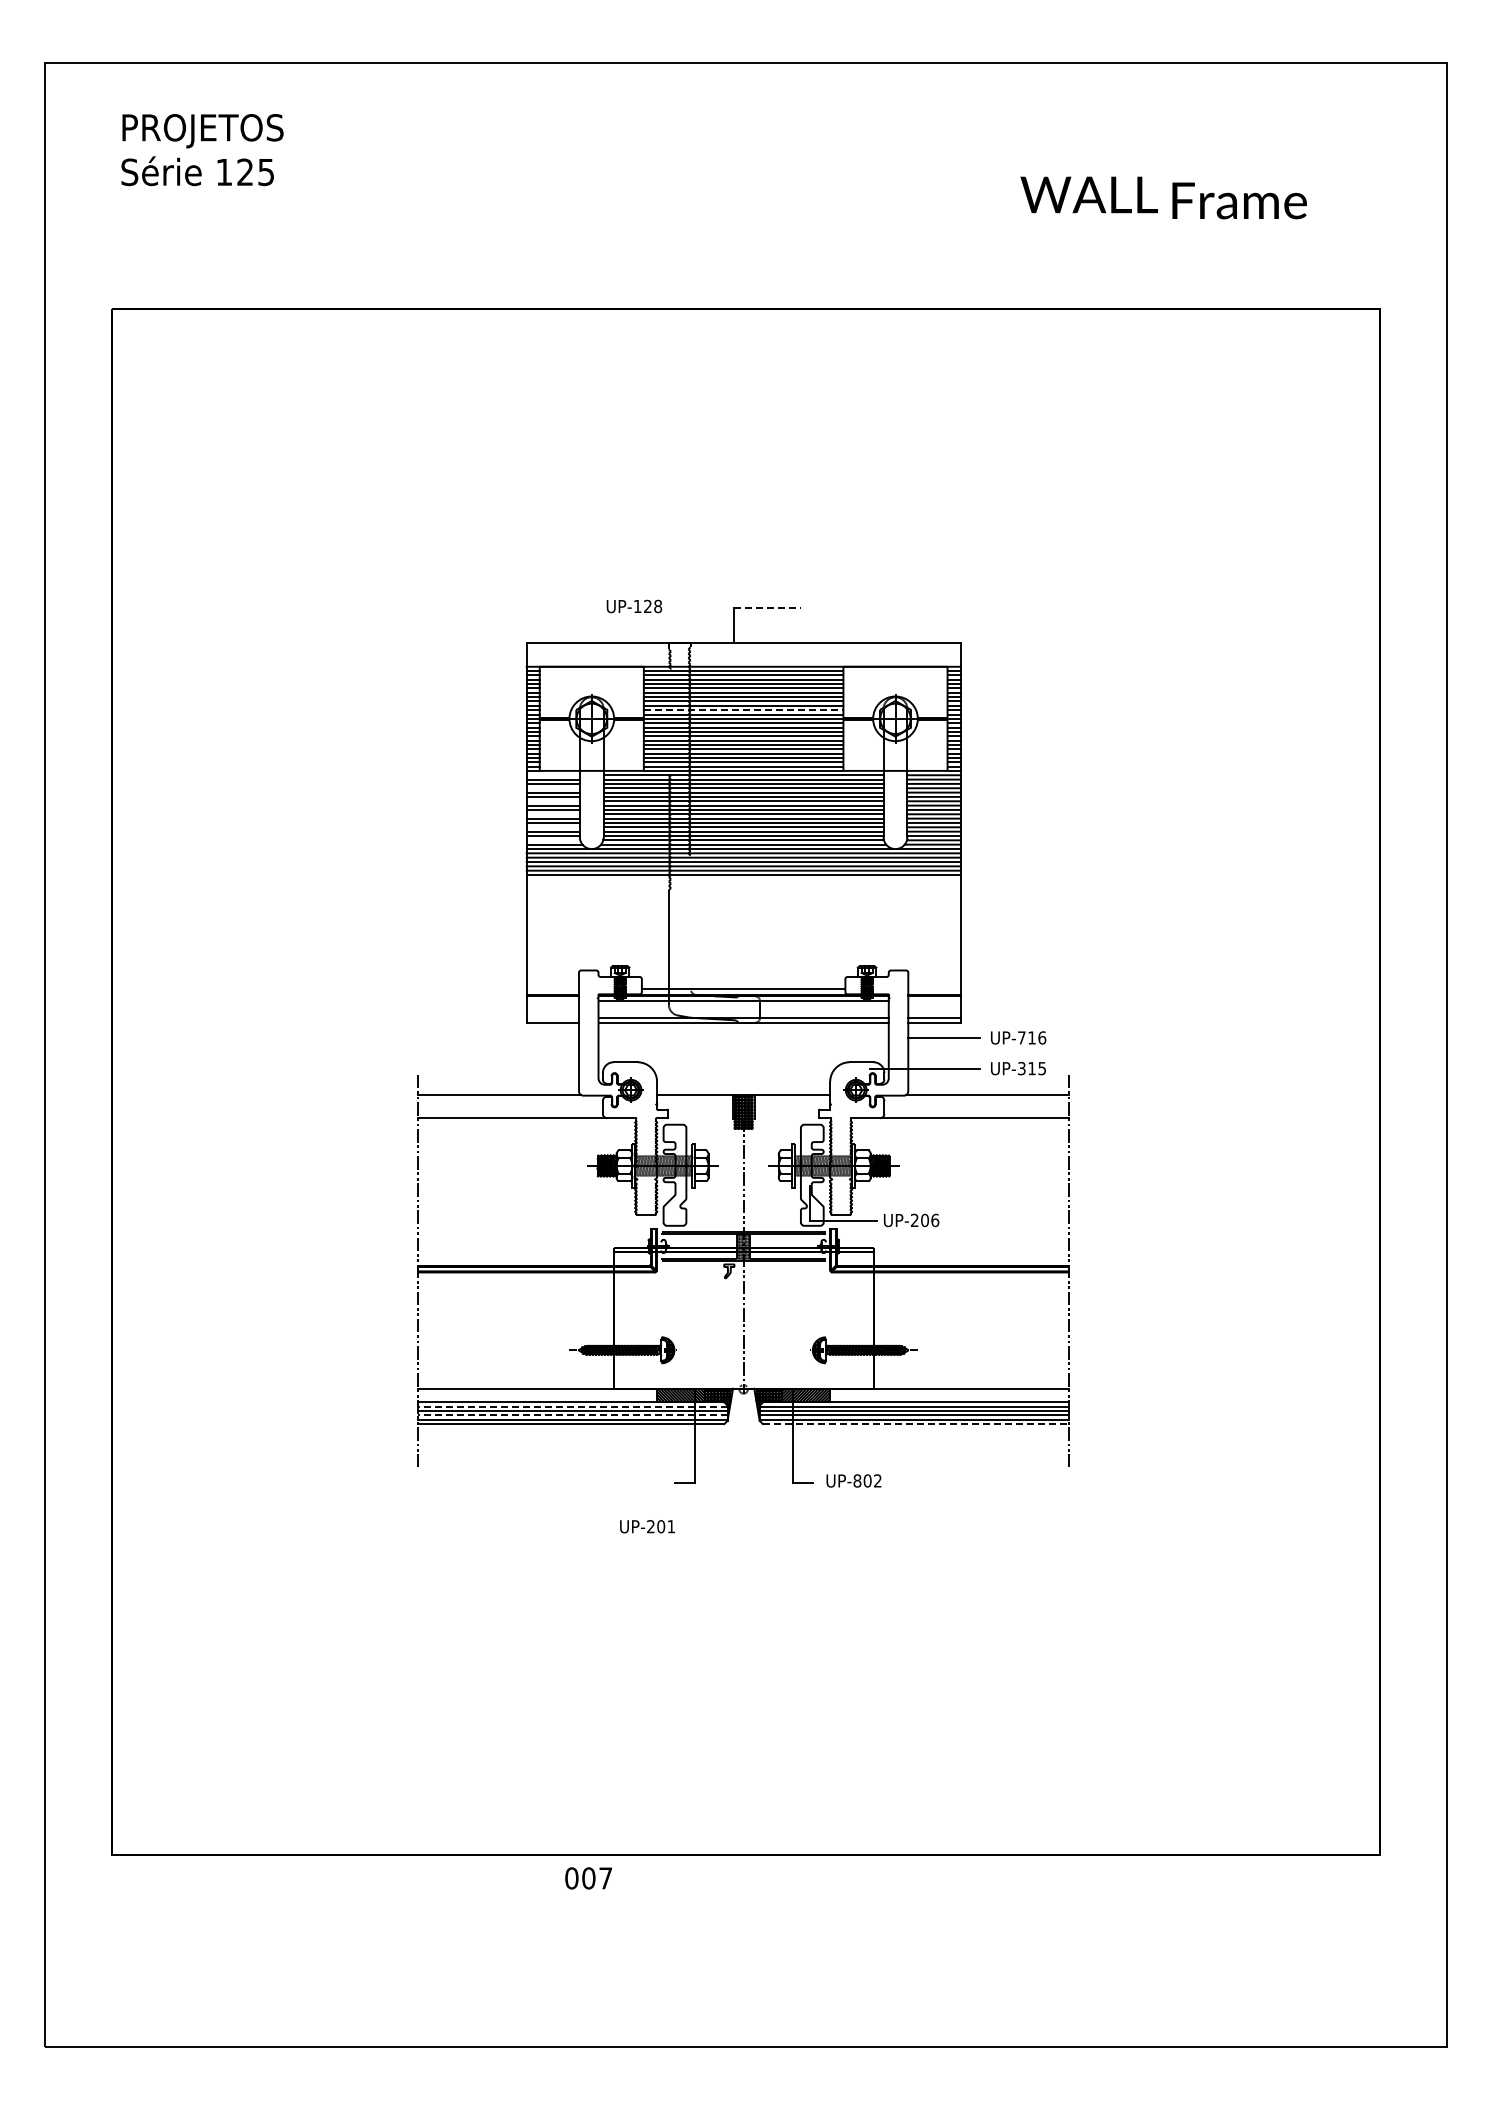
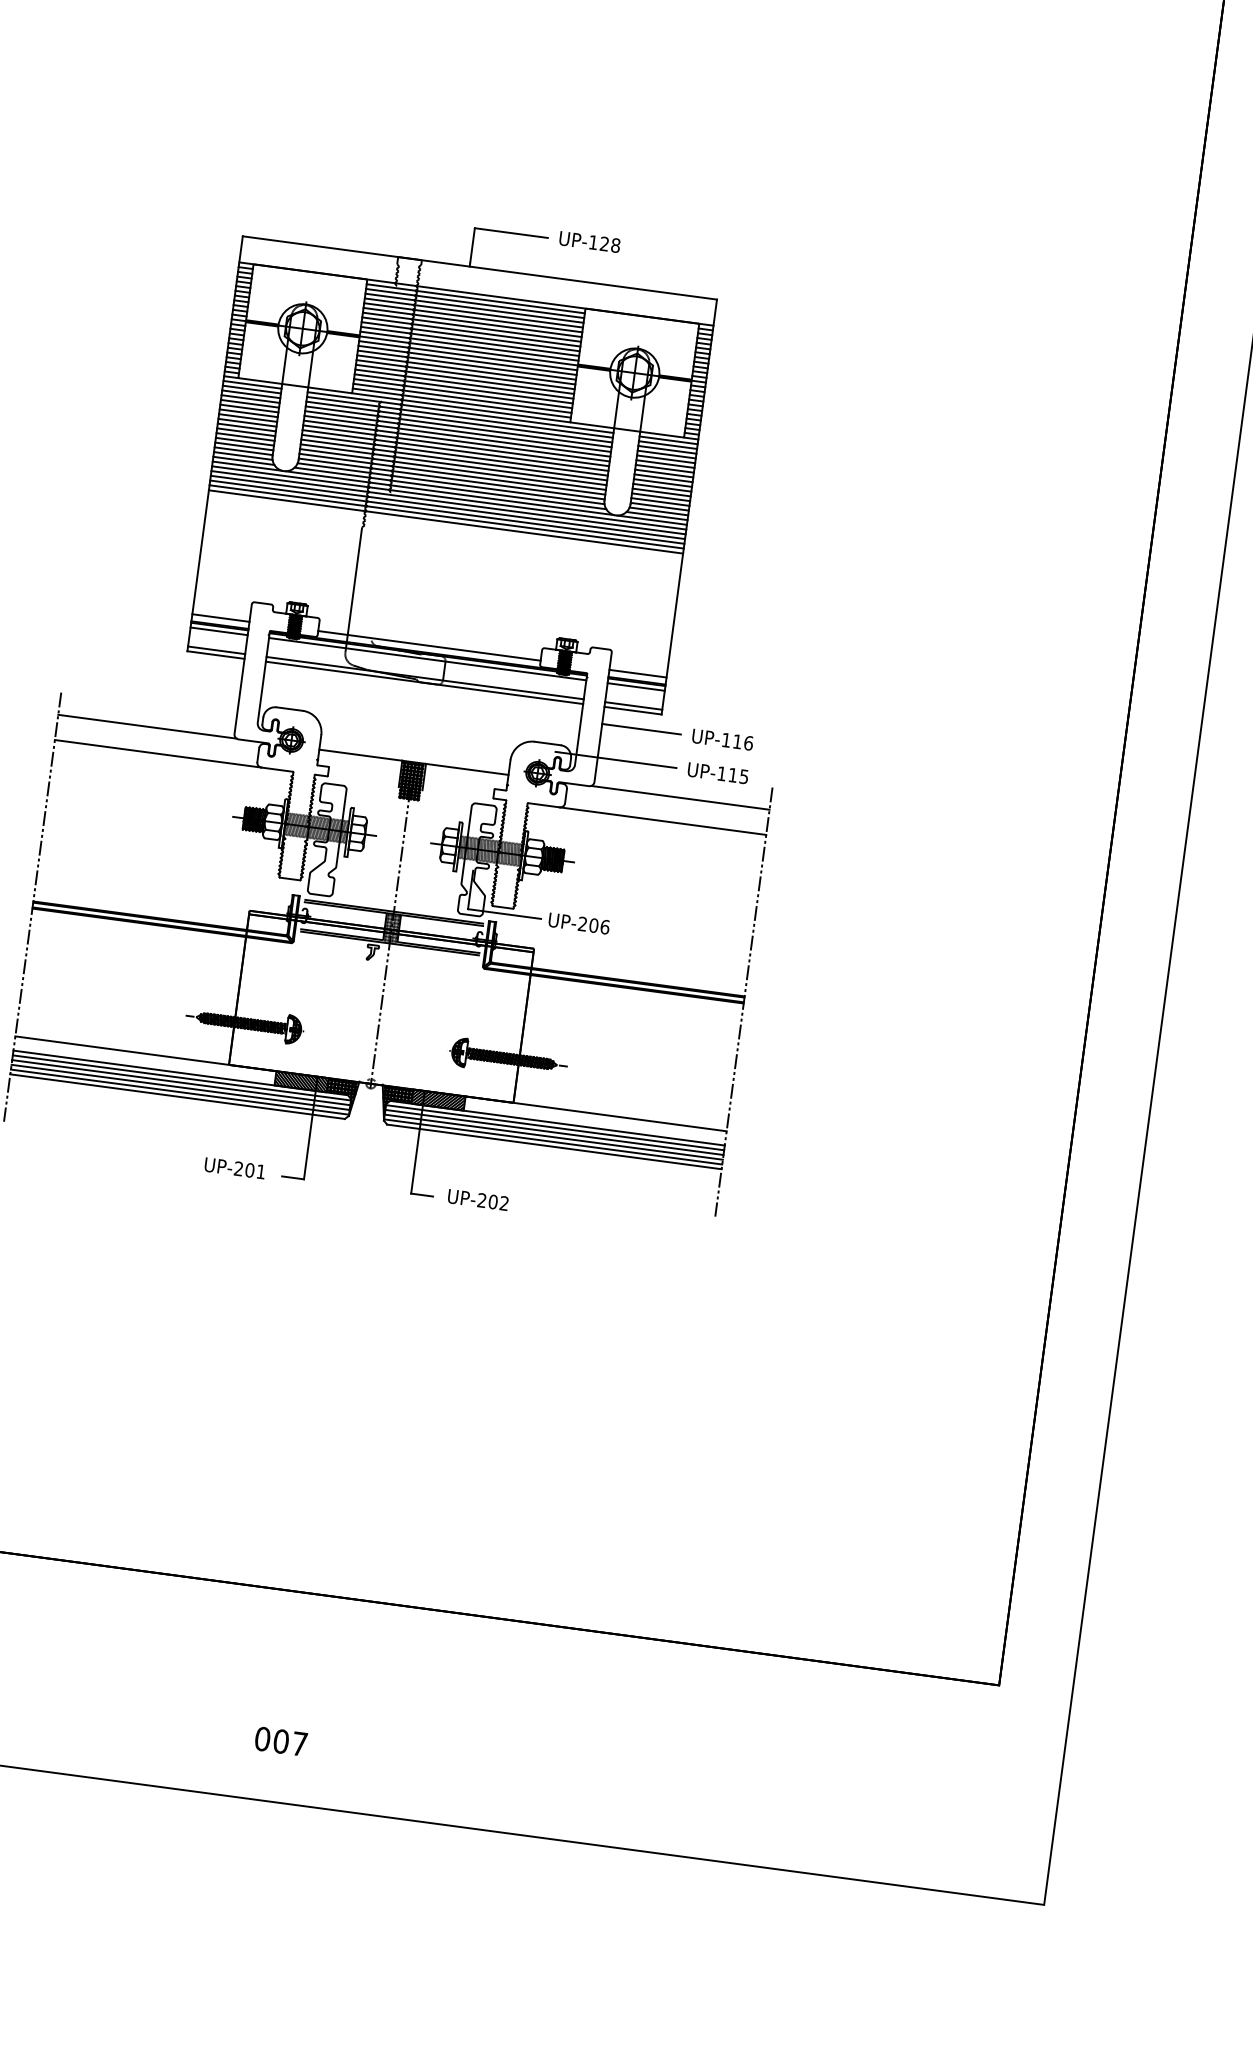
text: (634, 606) -> (589, 242), moved
line: (768, 607) -> (512, 232), dashed -> solid
line: (743, 710) -> (469, 341), dashed -> solid
line: (552, 775) -> (251, 384), added
line: (552, 788) -> (249, 399), added
line: (552, 801) -> (247, 413), added
line: (552, 814) -> (245, 427), added
line: (552, 827) -> (244, 441), added
line: (553, 840) -> (243, 456), added
line: (552, 988) -> (220, 617), added
line: (934, 988) -> (638, 673), added
line: (552, 1000) -> (218, 630), added
line: (934, 1000) -> (636, 686), added
line: (552, 1018) -> (216, 650), added
text: (1021, 1037) -> (726, 739), UP-716 -> UP-116
text: (1021, 1068) -> (721, 773), UP-315 -> UP-115
line: (572, 1406) -> (181, 1077), dashed -> solid
line: (572, 1415) -> (180, 1087), dashed -> solid
line: (916, 1424) -> (554, 1147), dashed -> solid
text: (857, 1480) -> (482, 1200), UP-802 -> UP-202
text: (647, 1526) -> (235, 1168), moved
text: (588, 1878) -> (280, 1741), moved

